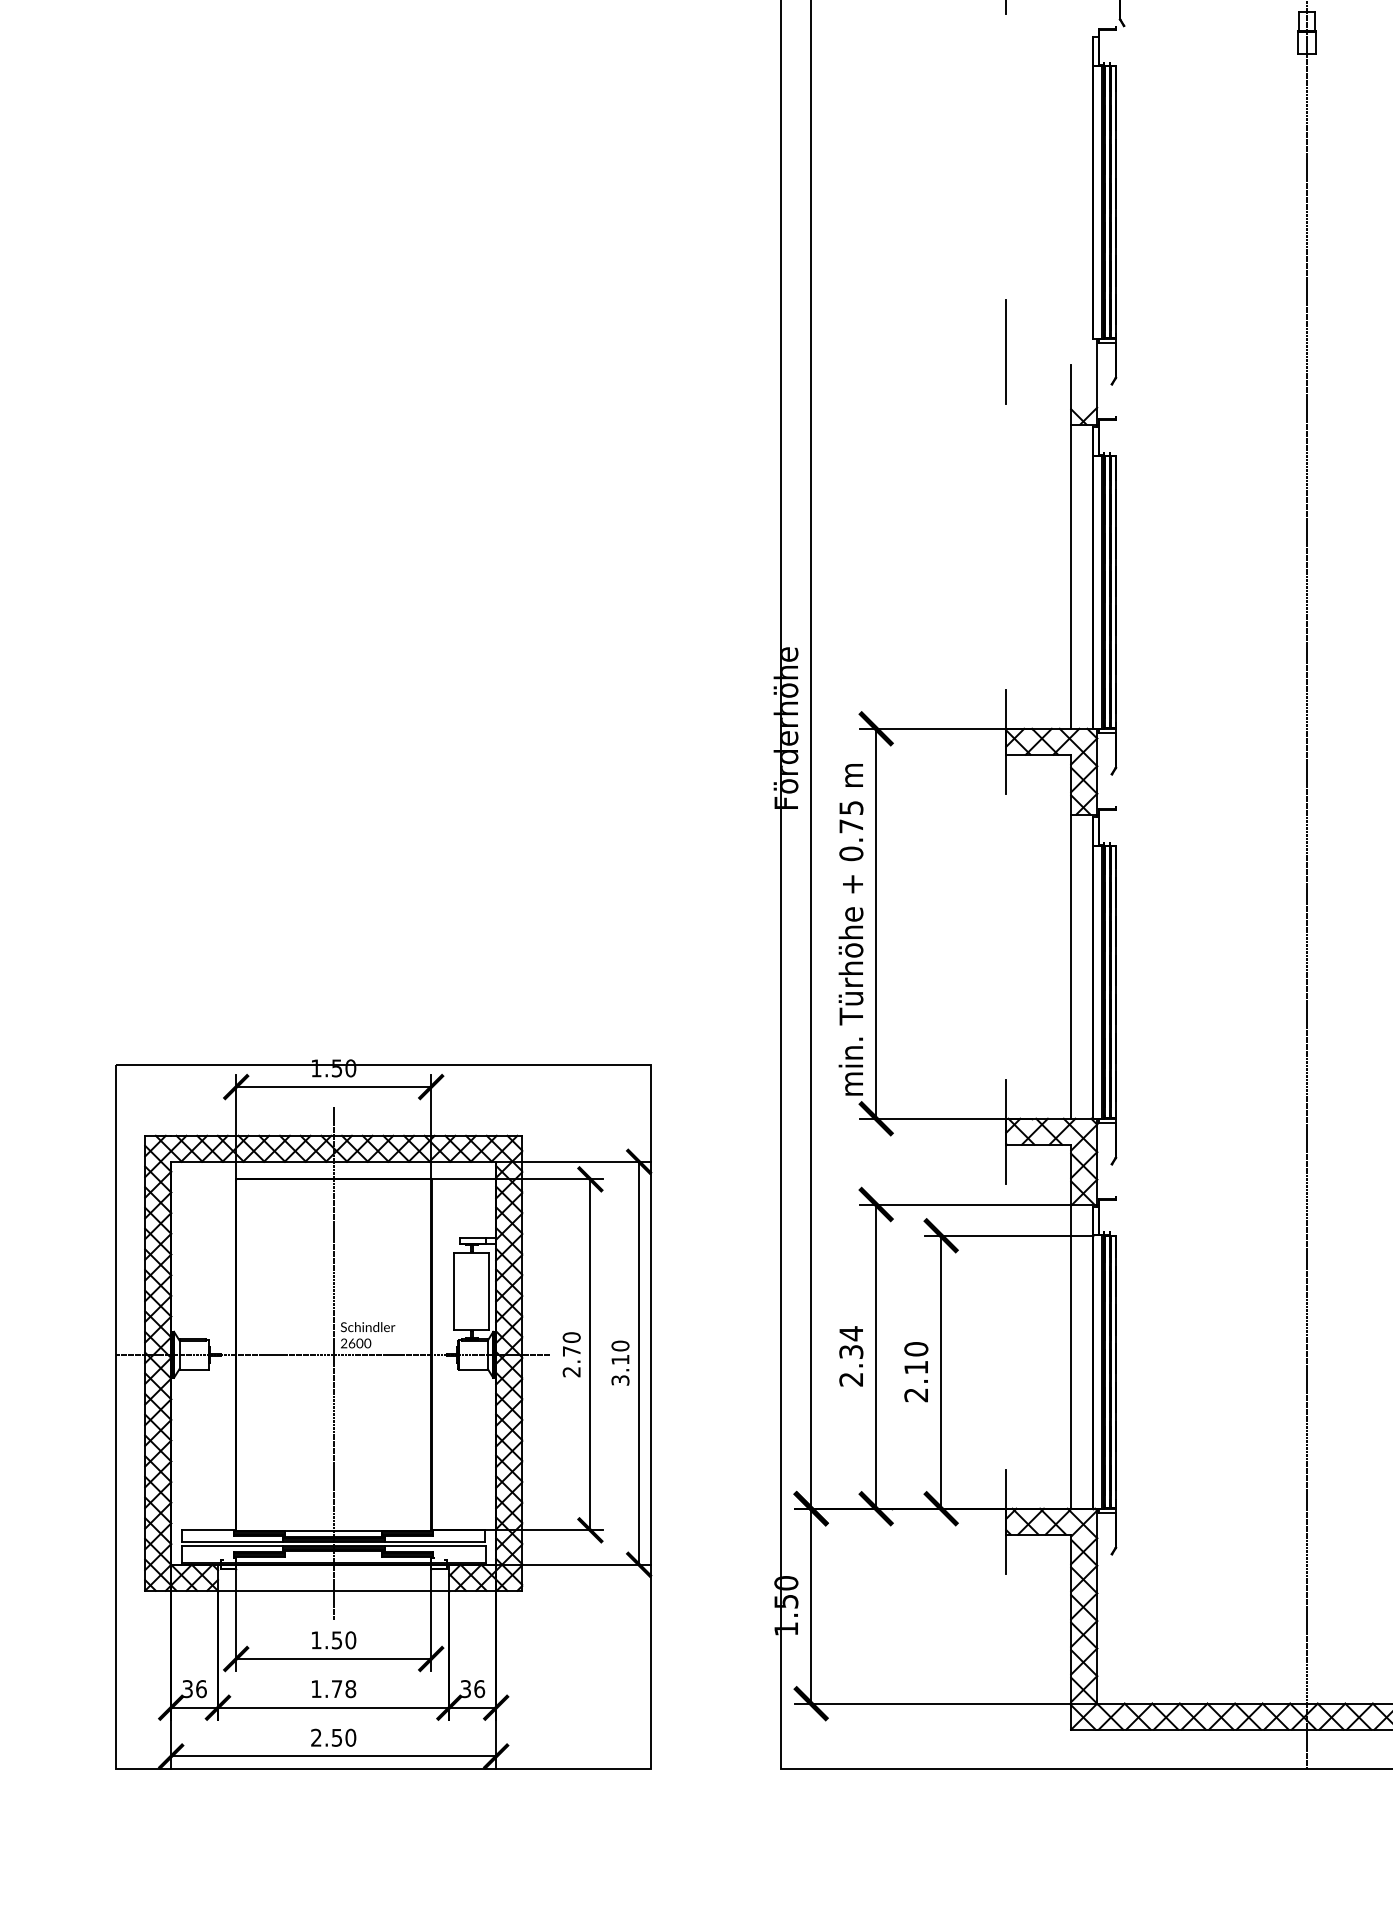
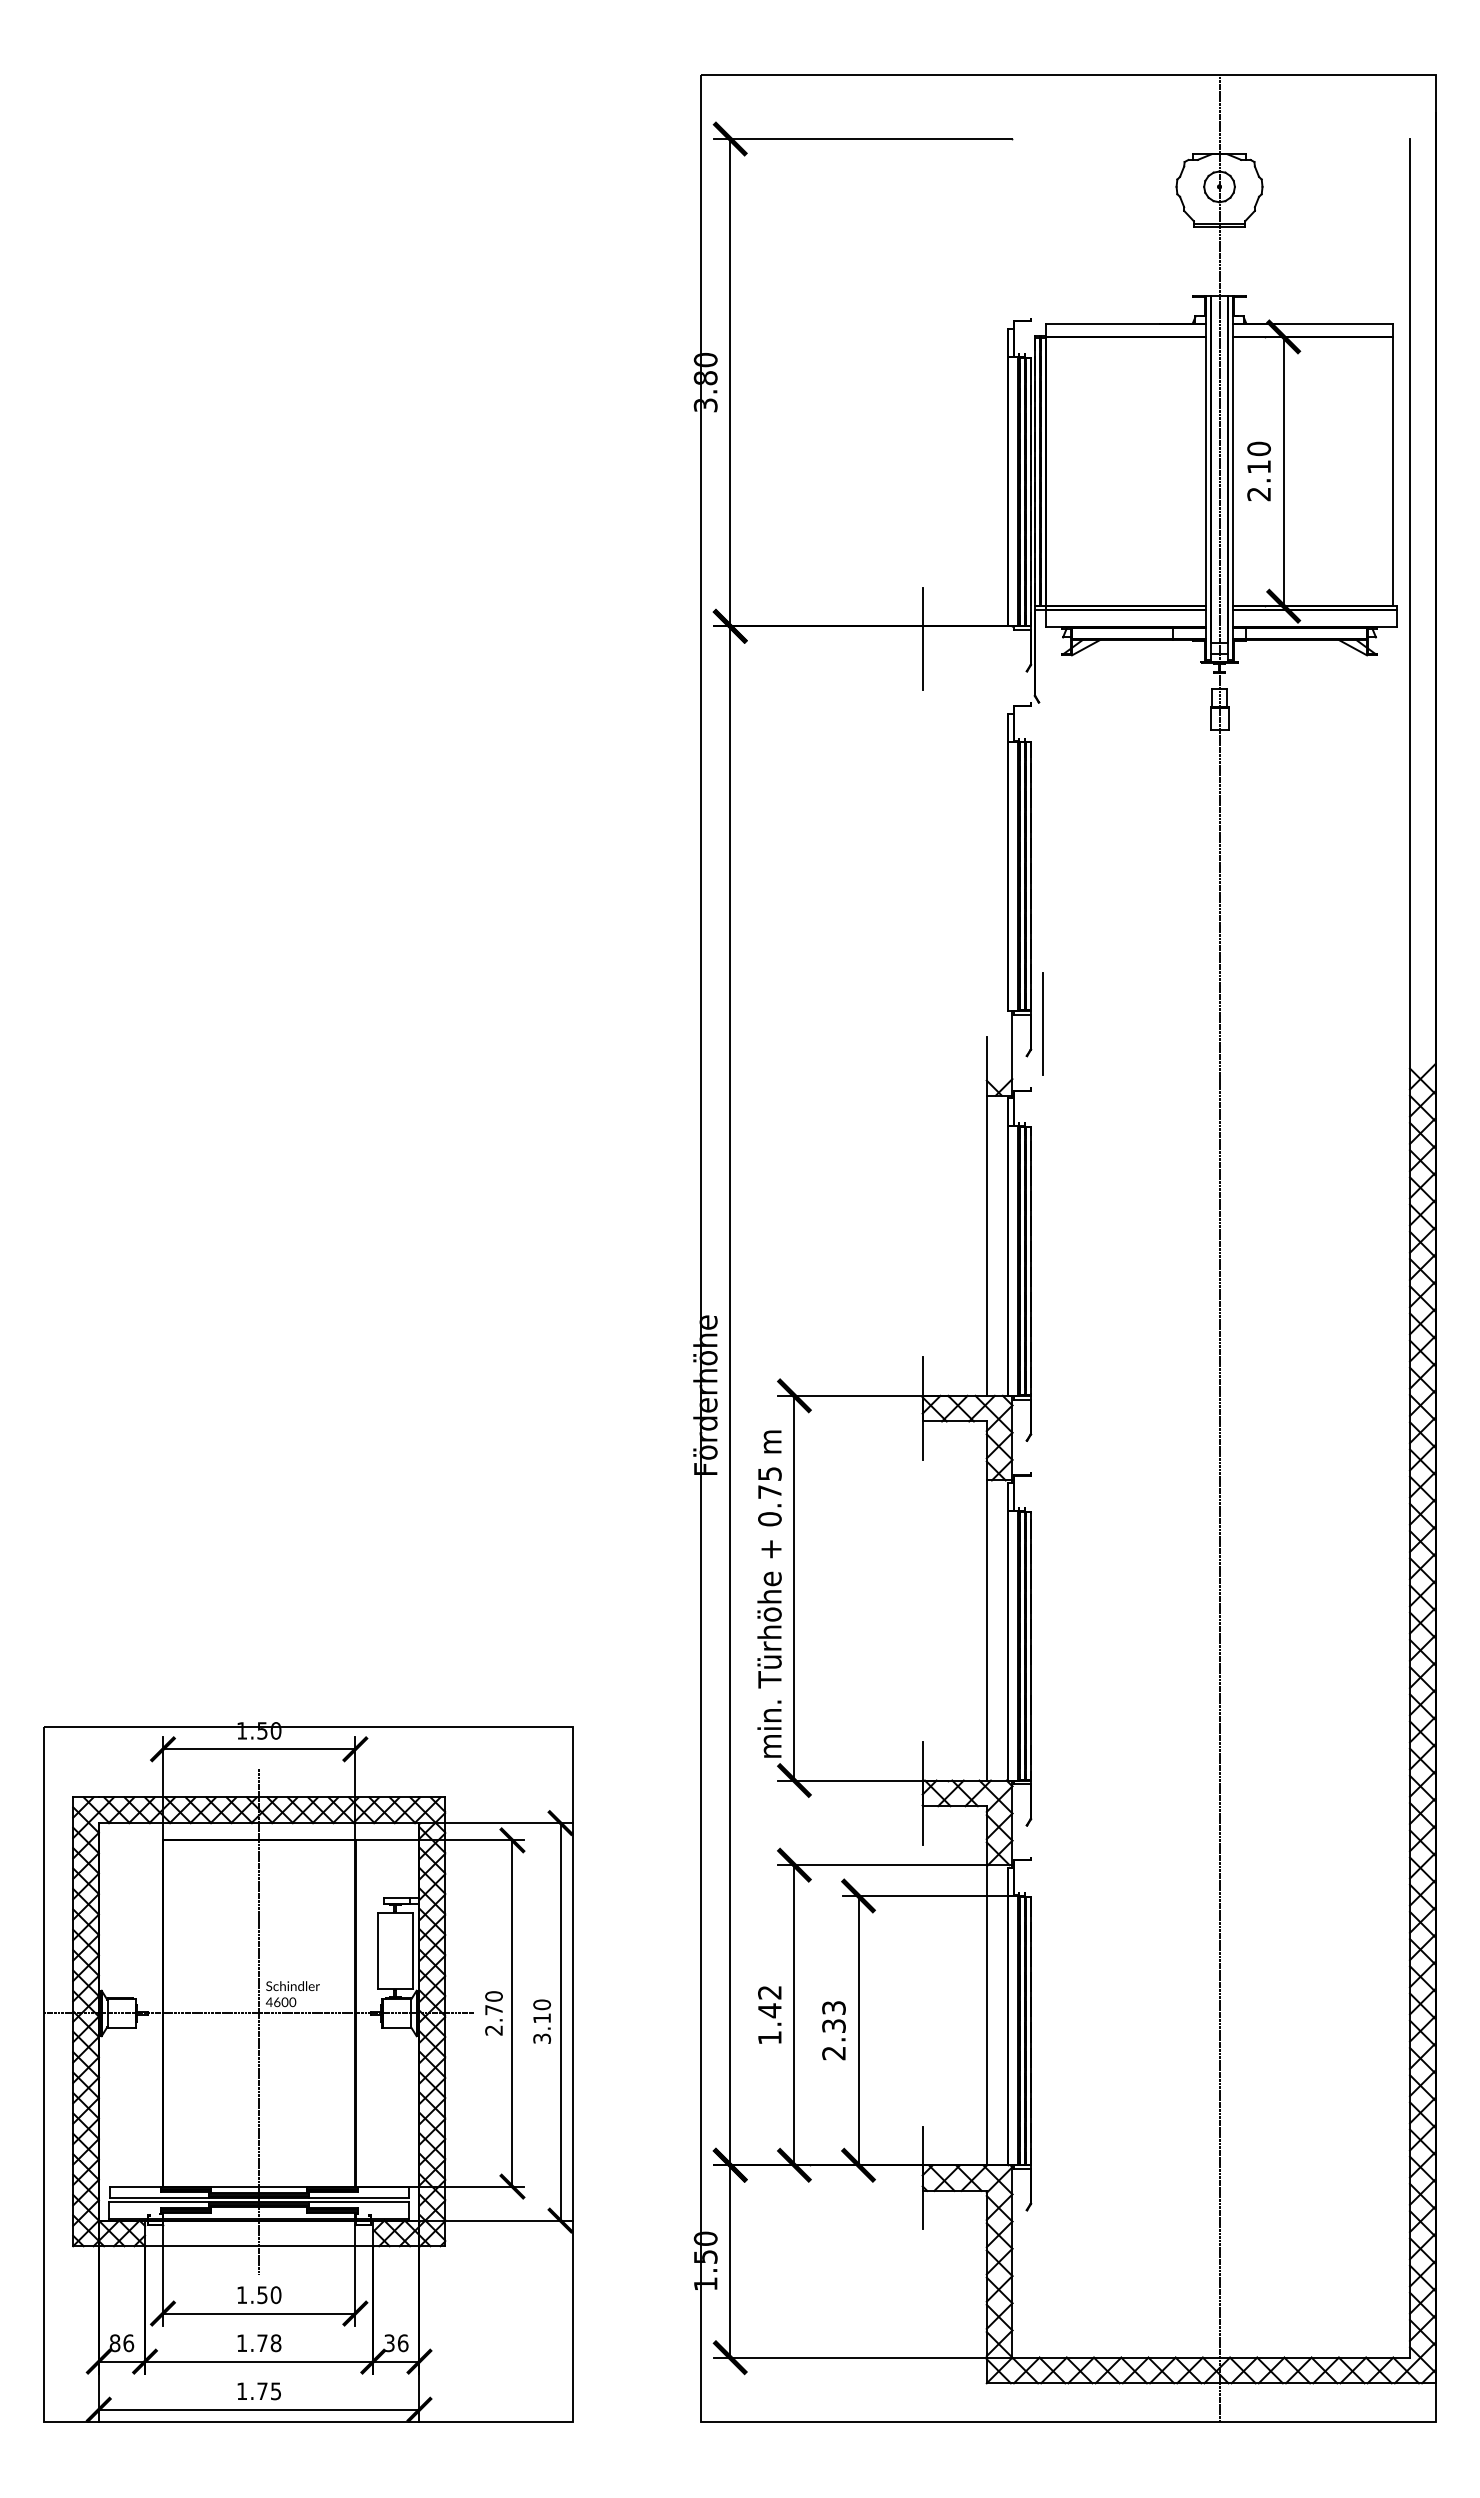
line: (1006, 351) -> (1042, 1023), moved
text: (343, 1342) -> (268, 2001), 2600 -> 4600
text: (850, 1355) -> (769, 2014), 2.34 -> 1.42
text: (915, 1357) -> (833, 2016), 2.10 -> 2.33
text: (187, 1689) -> (114, 2343), 36 -> 86
text: (334, 1737) -> (259, 2391), 2.50 -> 1.75

